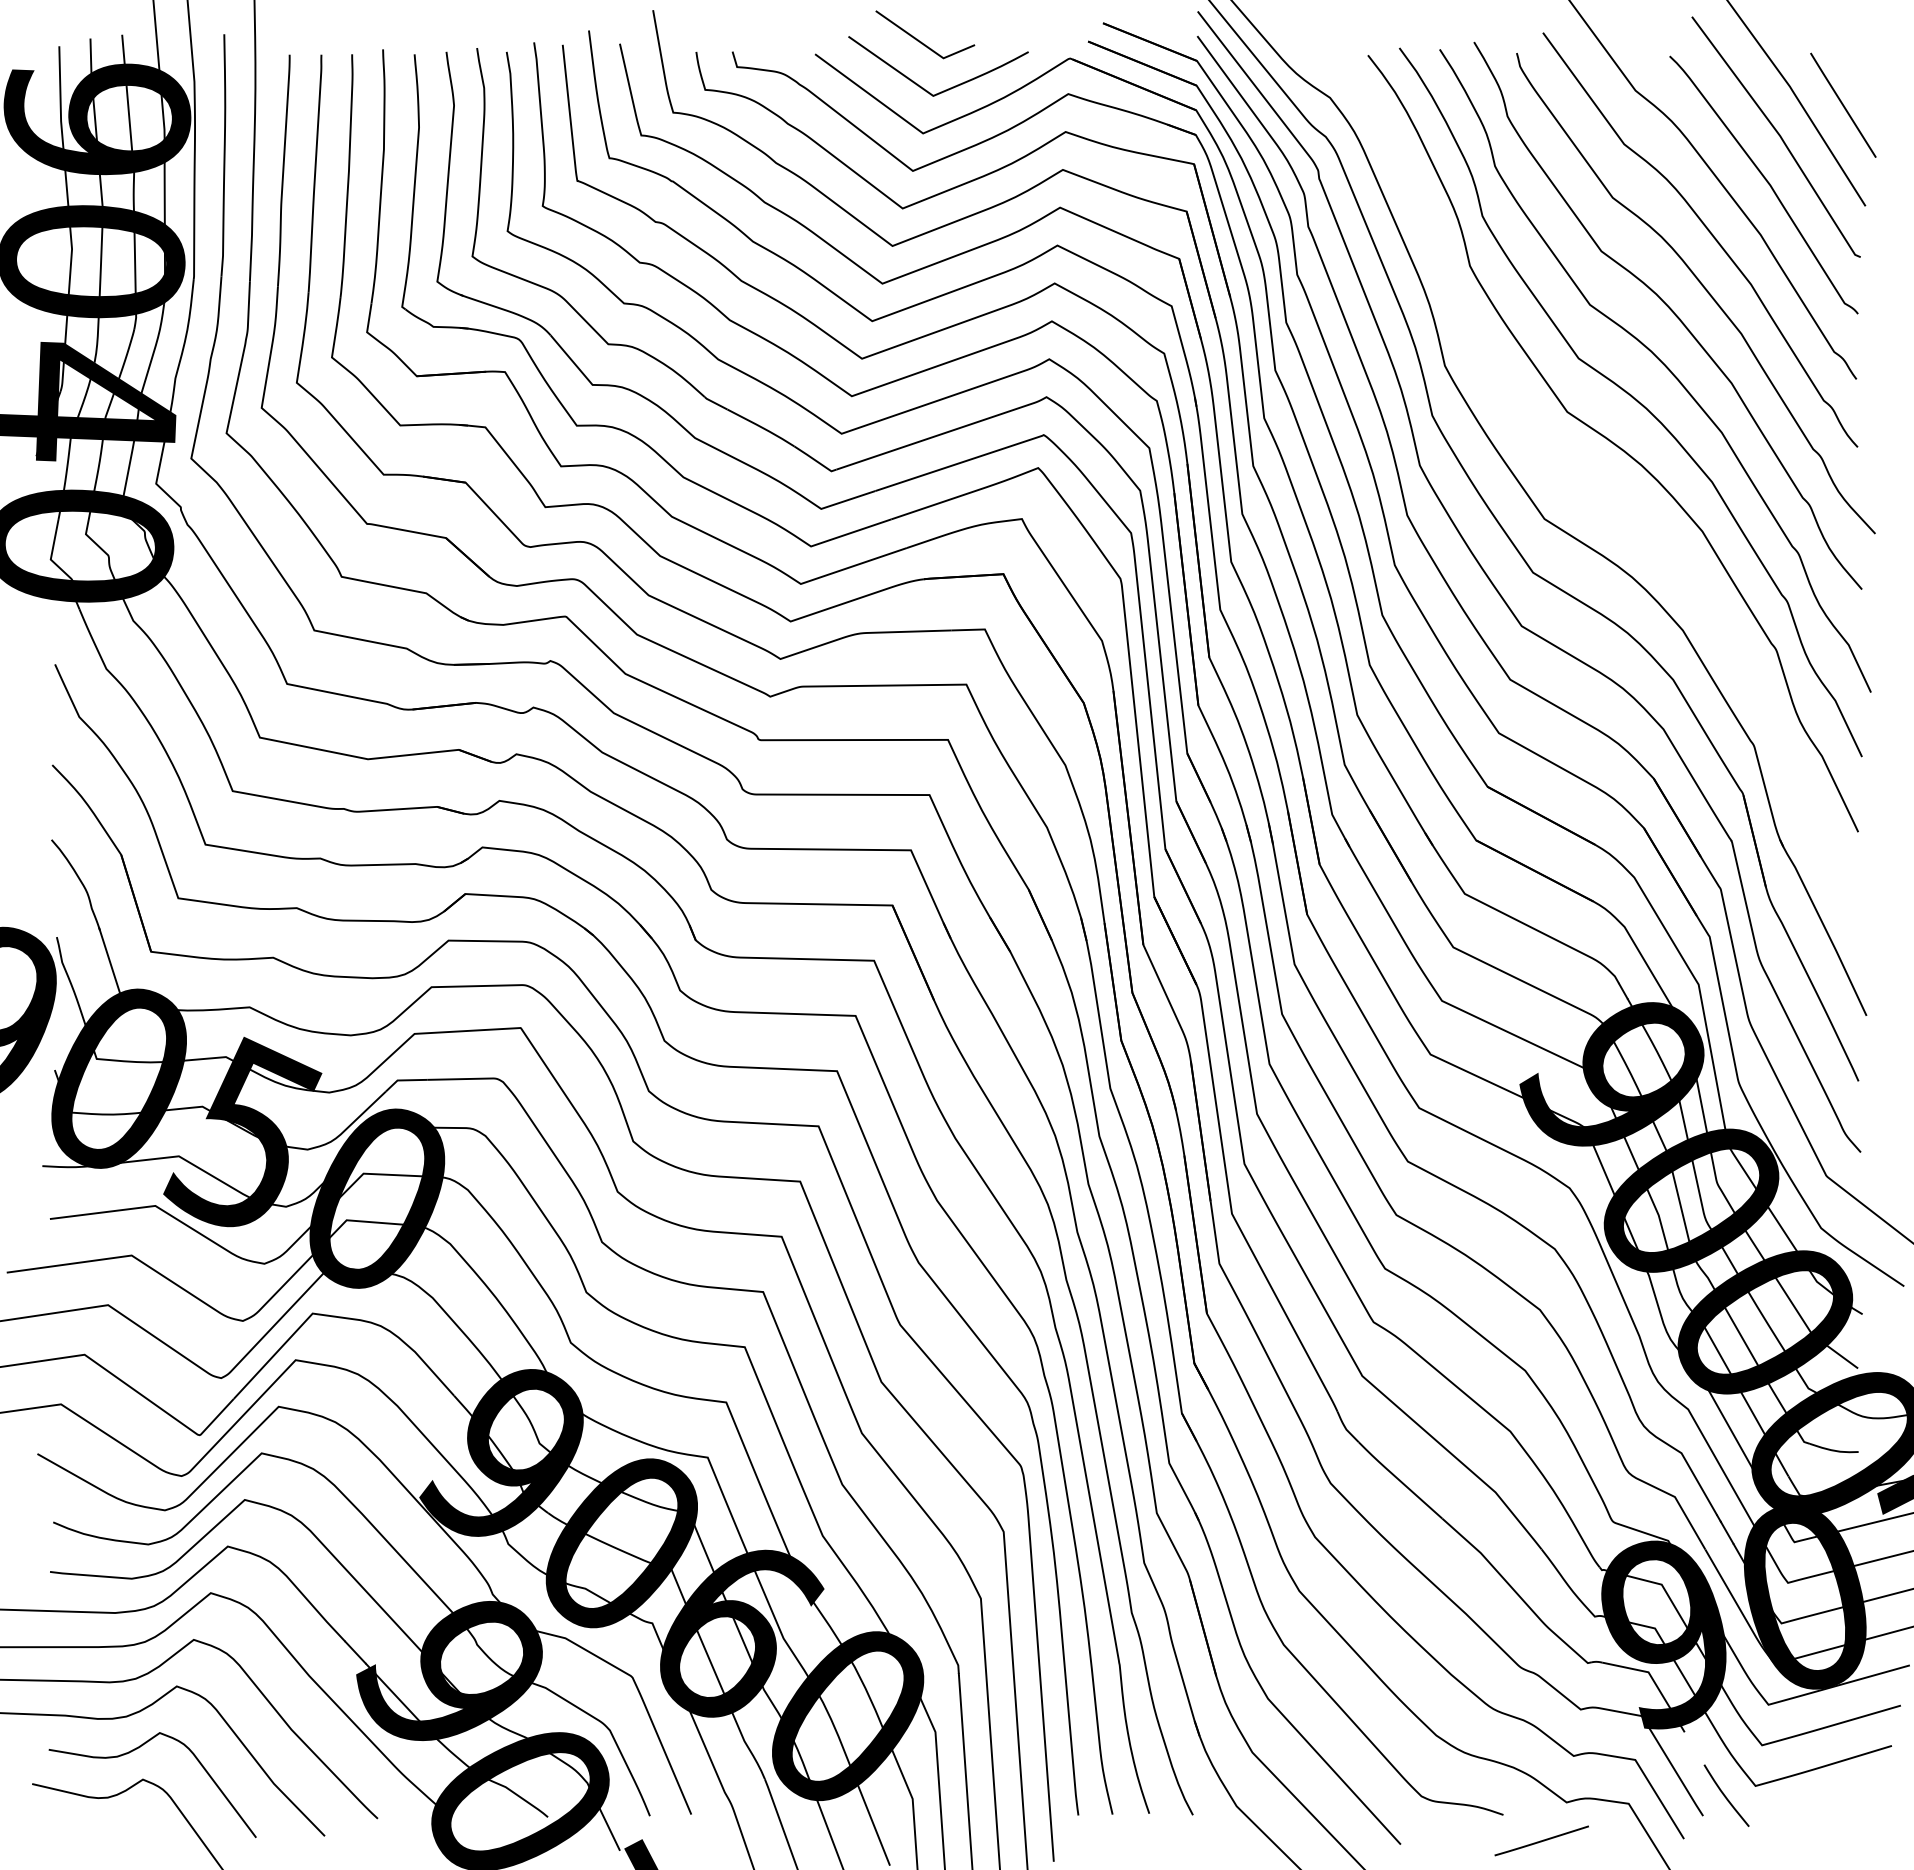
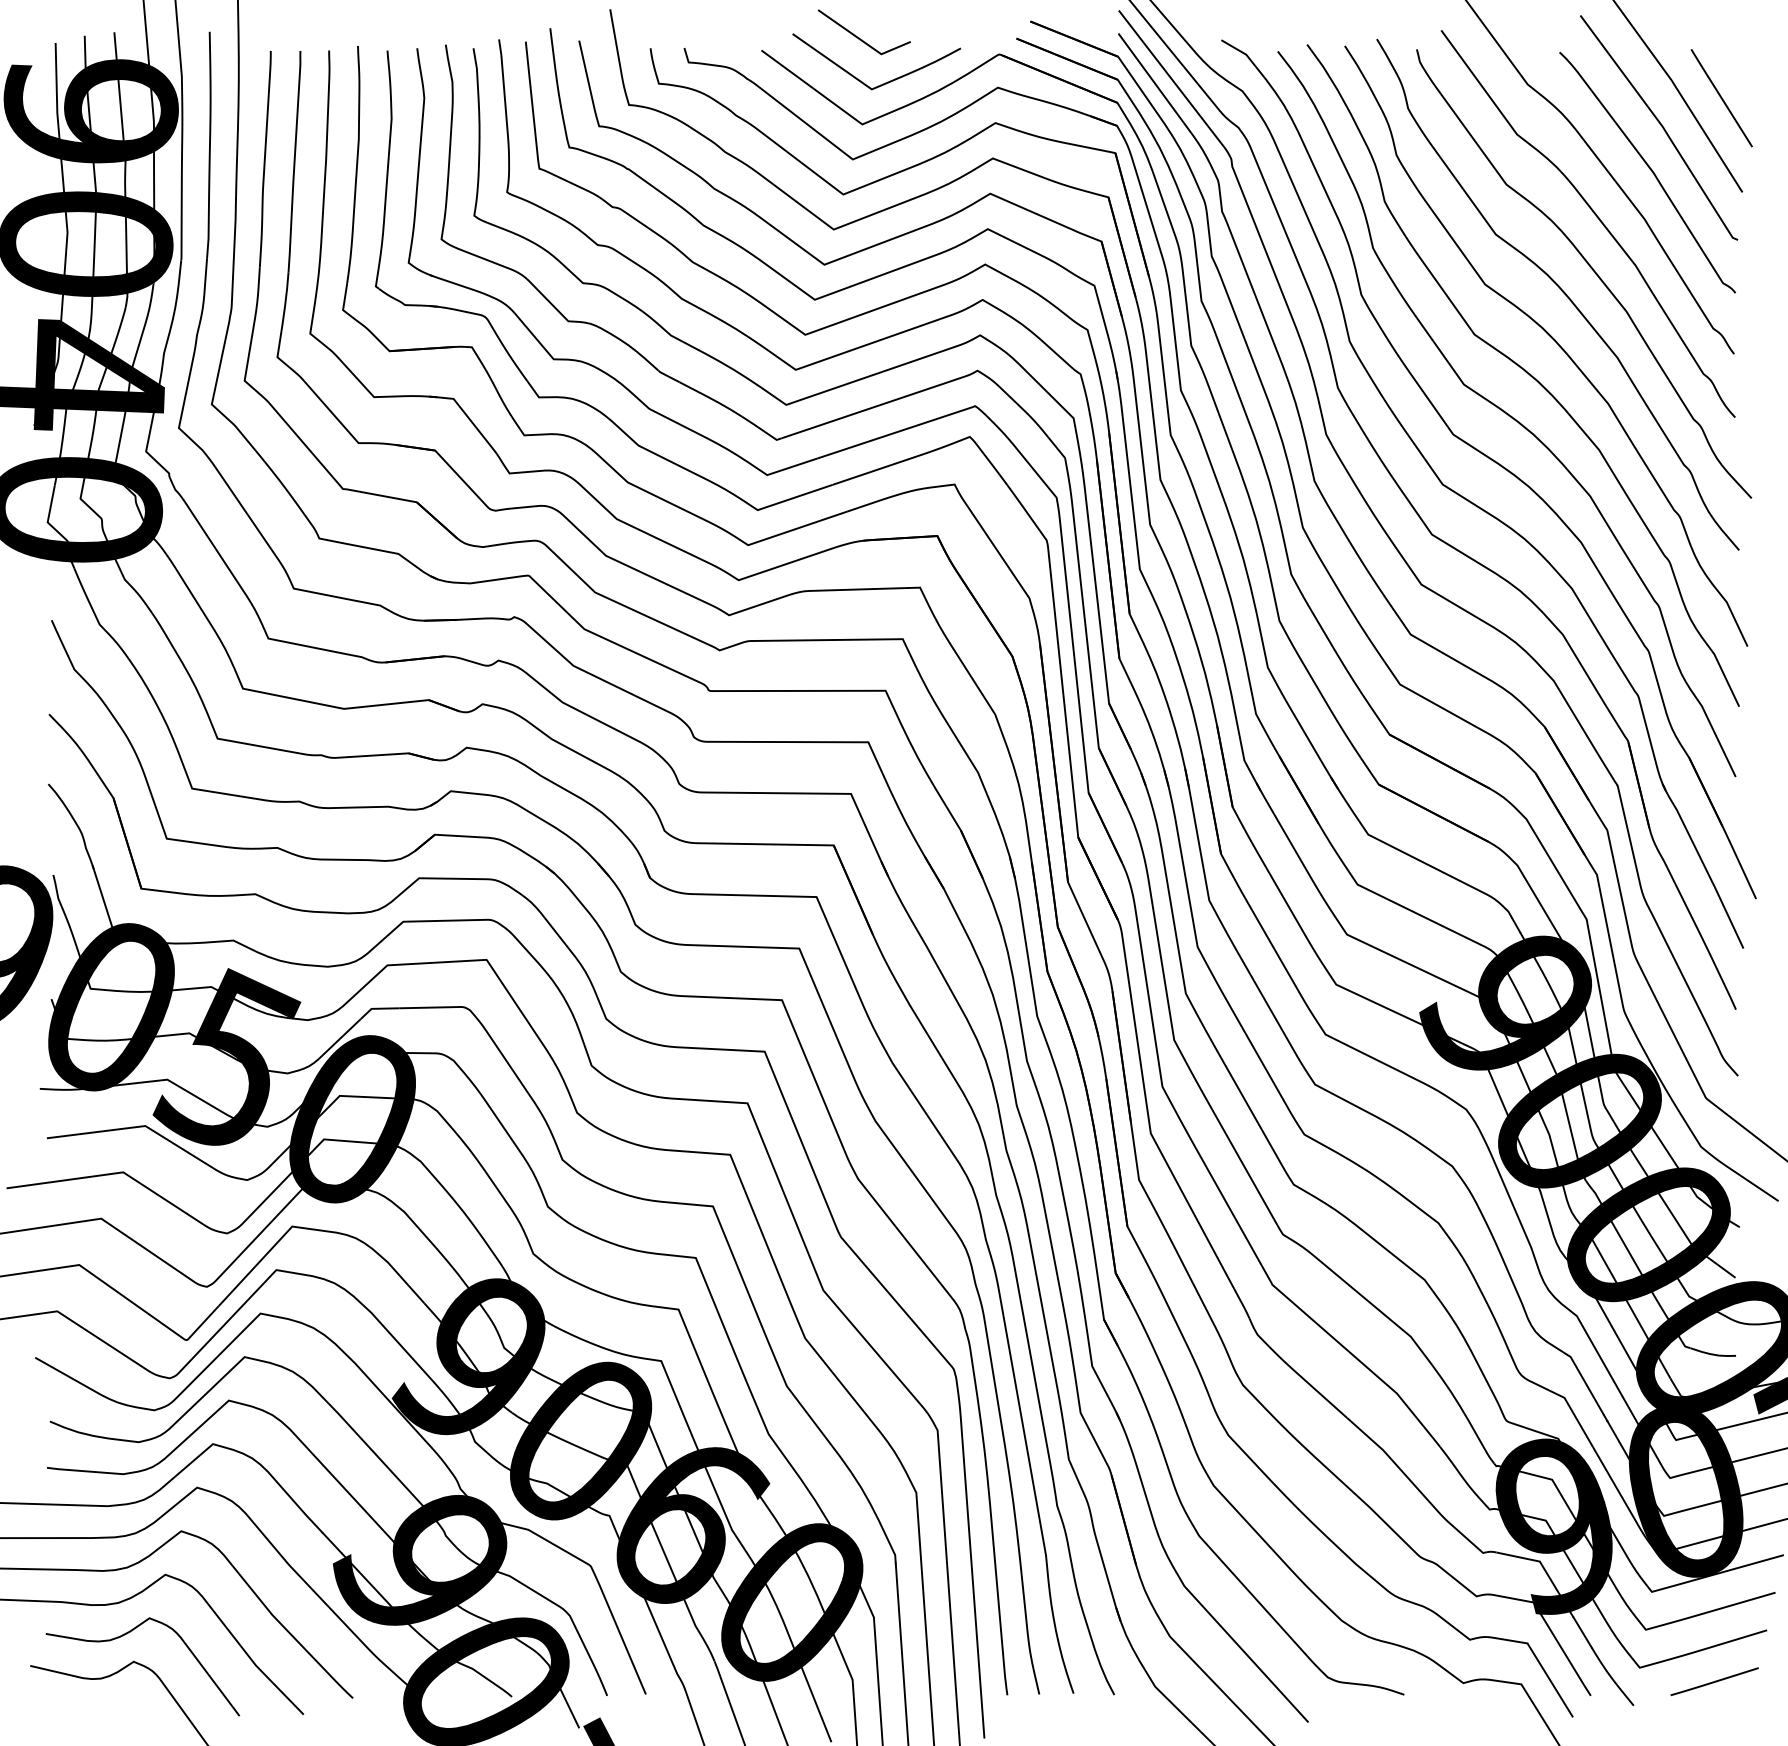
part: (1598, 494) -> (1493, 461), added
line: (1694, 1748) -> (1582, 1632), added
line: (1541, 1840) -> (1714, 1681), moved

